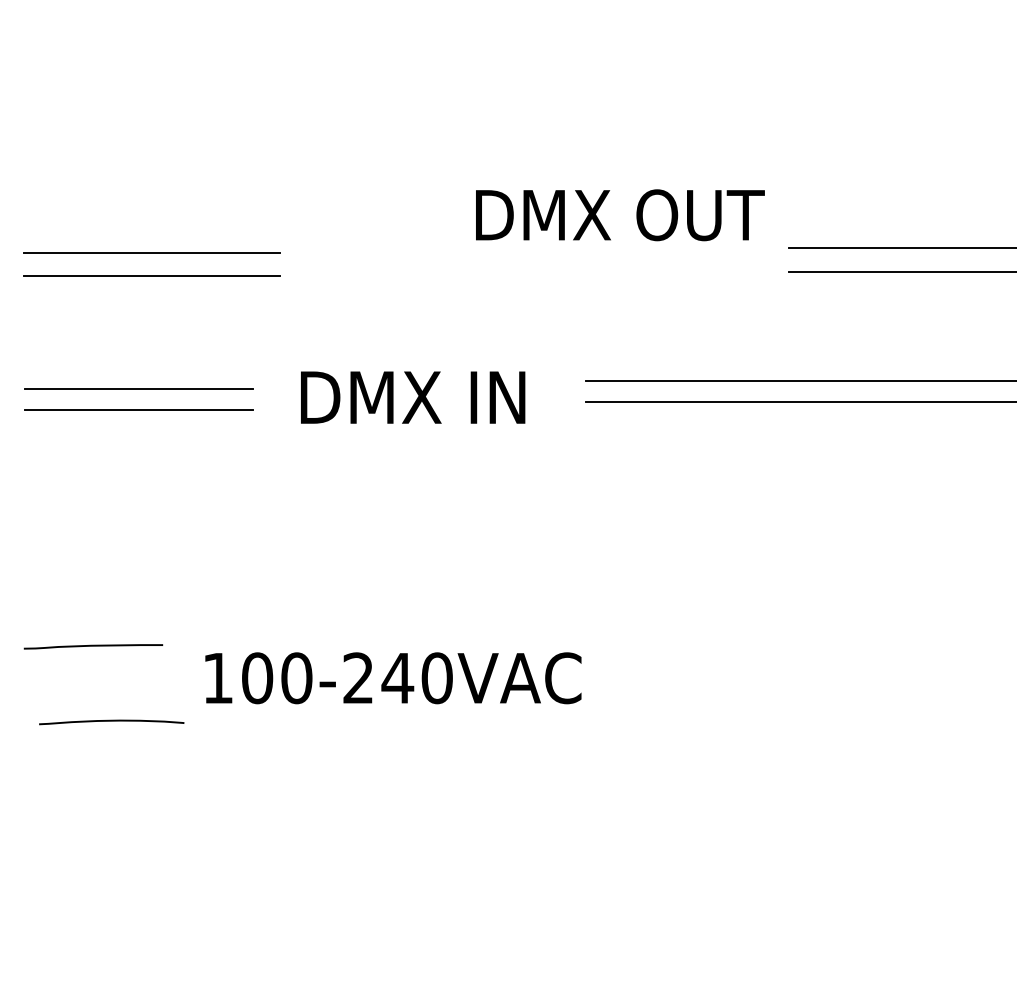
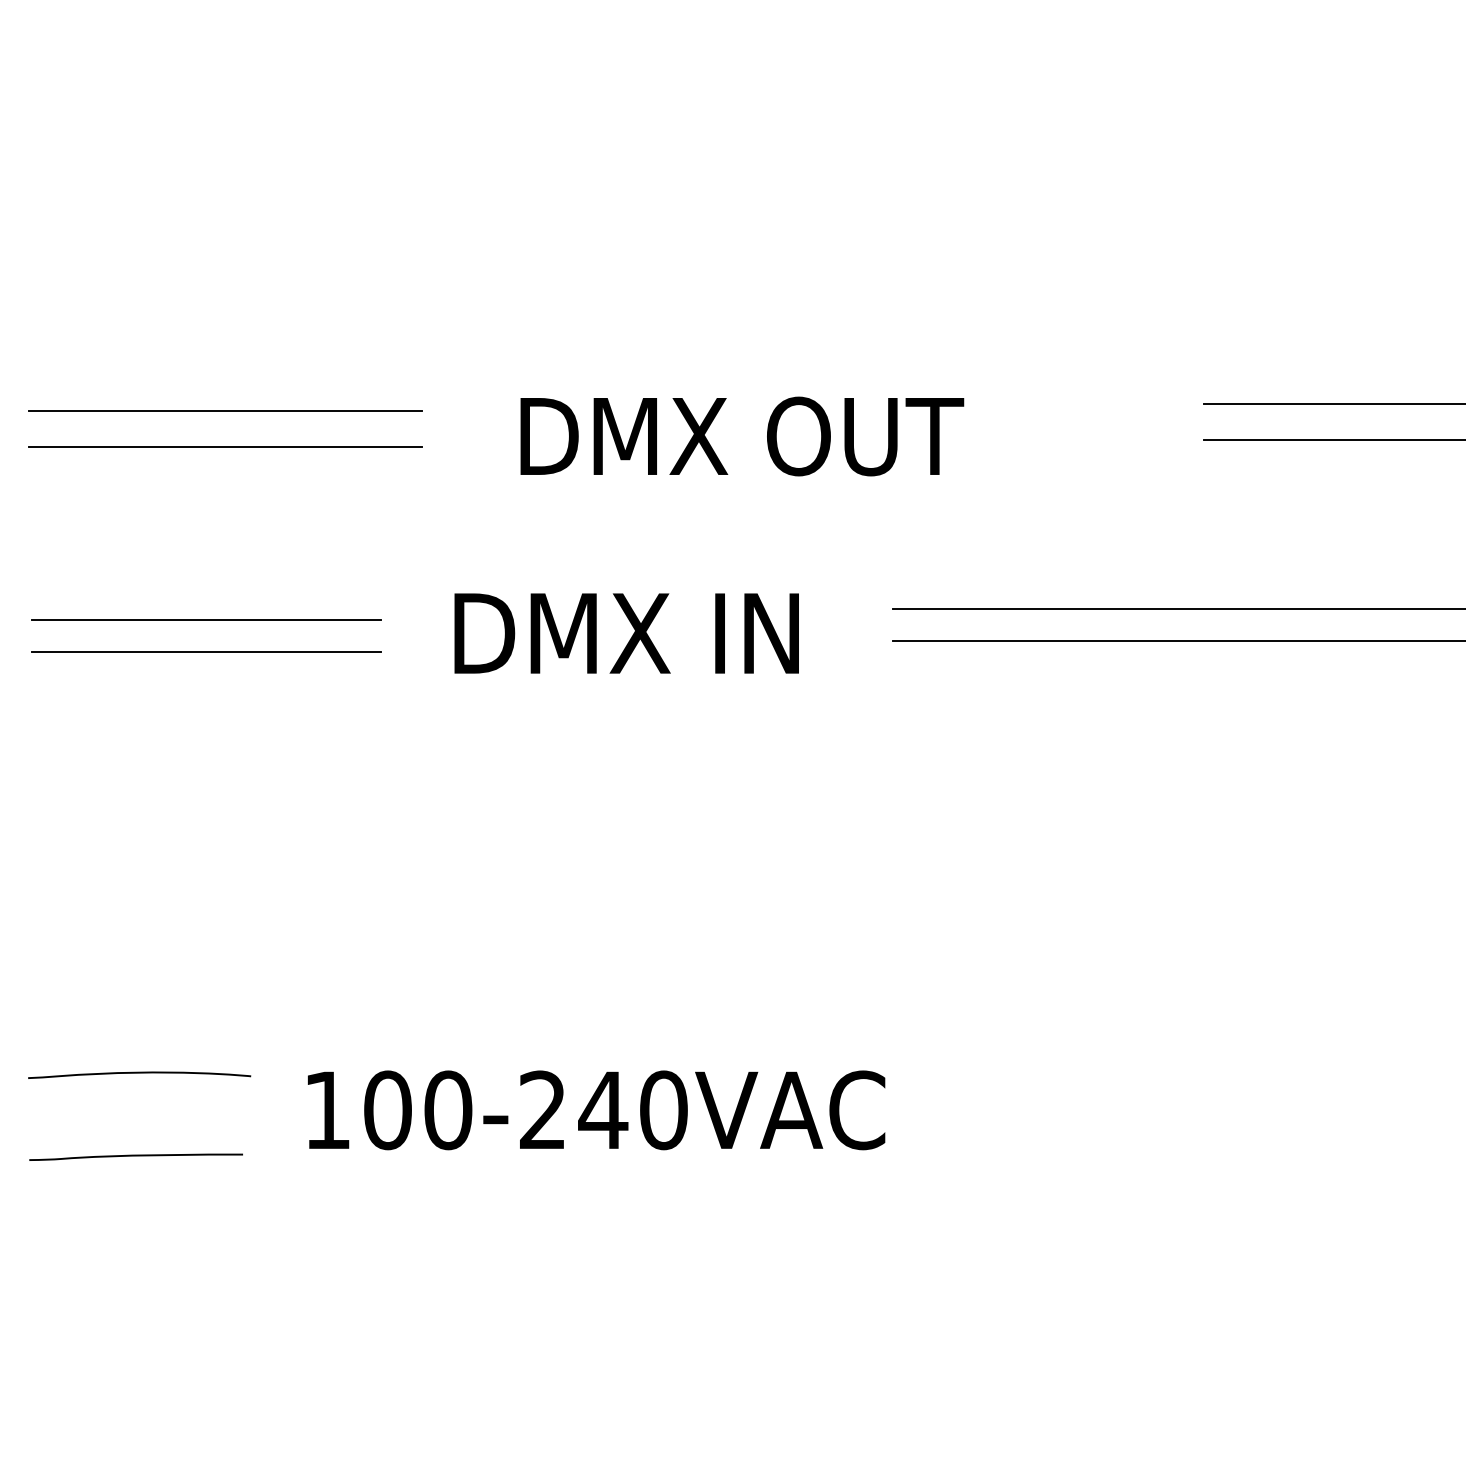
text: (620, 215) -> (742, 436), moved
curve: (93, 646) -> (136, 1156), moved
text: (393, 678) -> (596, 1110), moved
curve: (111, 721) -> (139, 1073), moved

